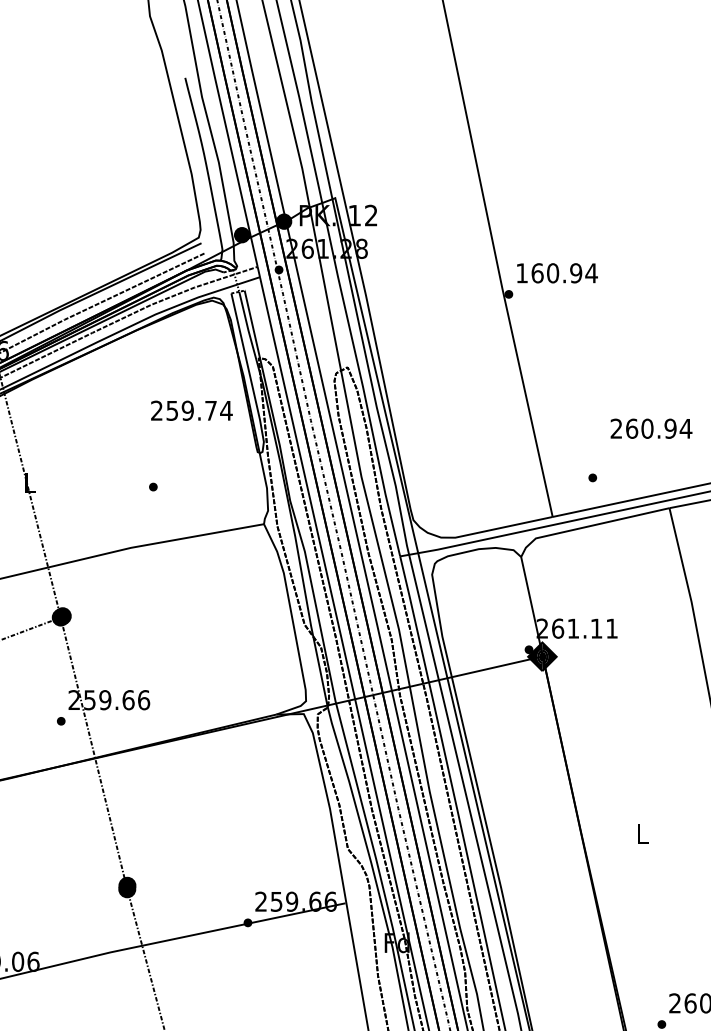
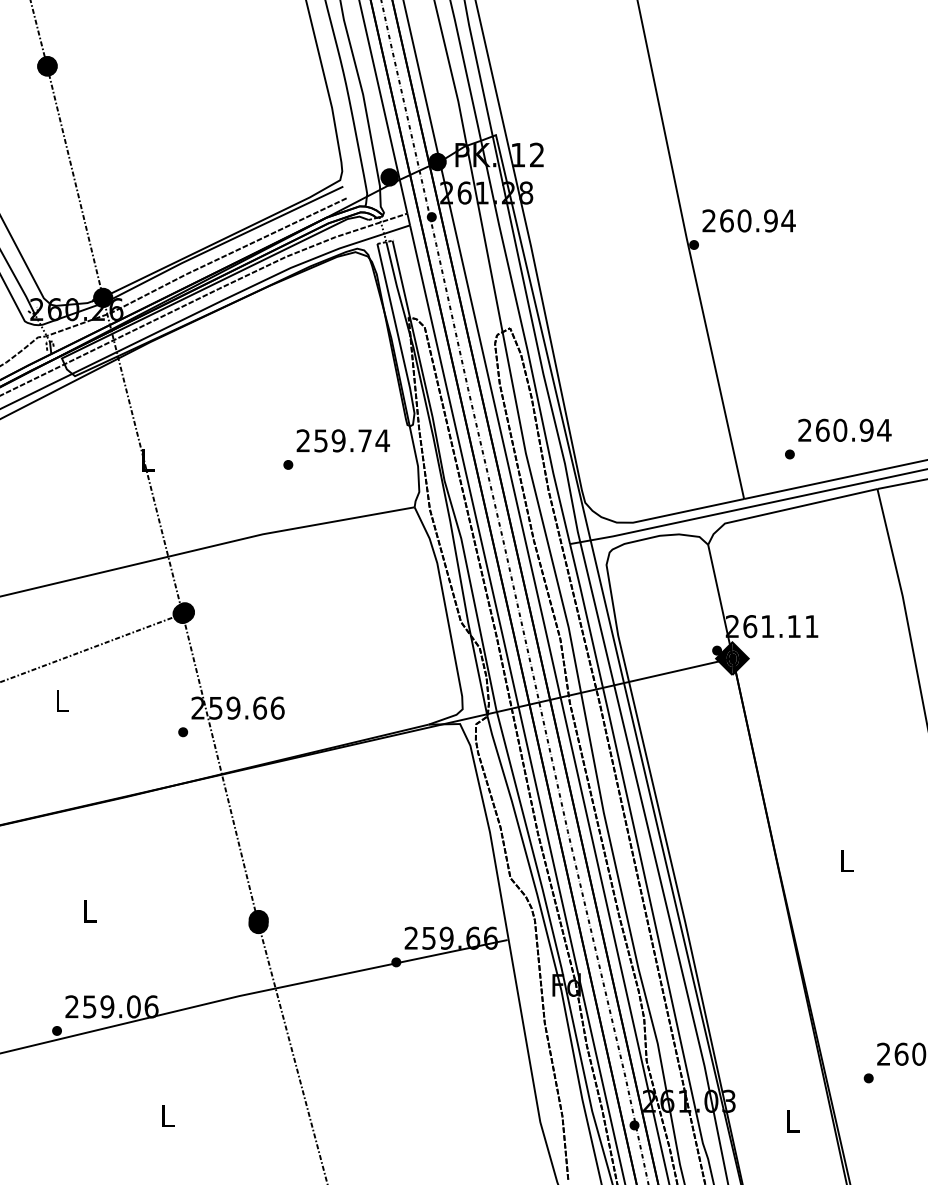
text: (521, 272) -> (708, 220), 160.94 -> 260.94
text: (192, 410) -> (343, 440), moved
text: (651, 427) -> (844, 429), moved

